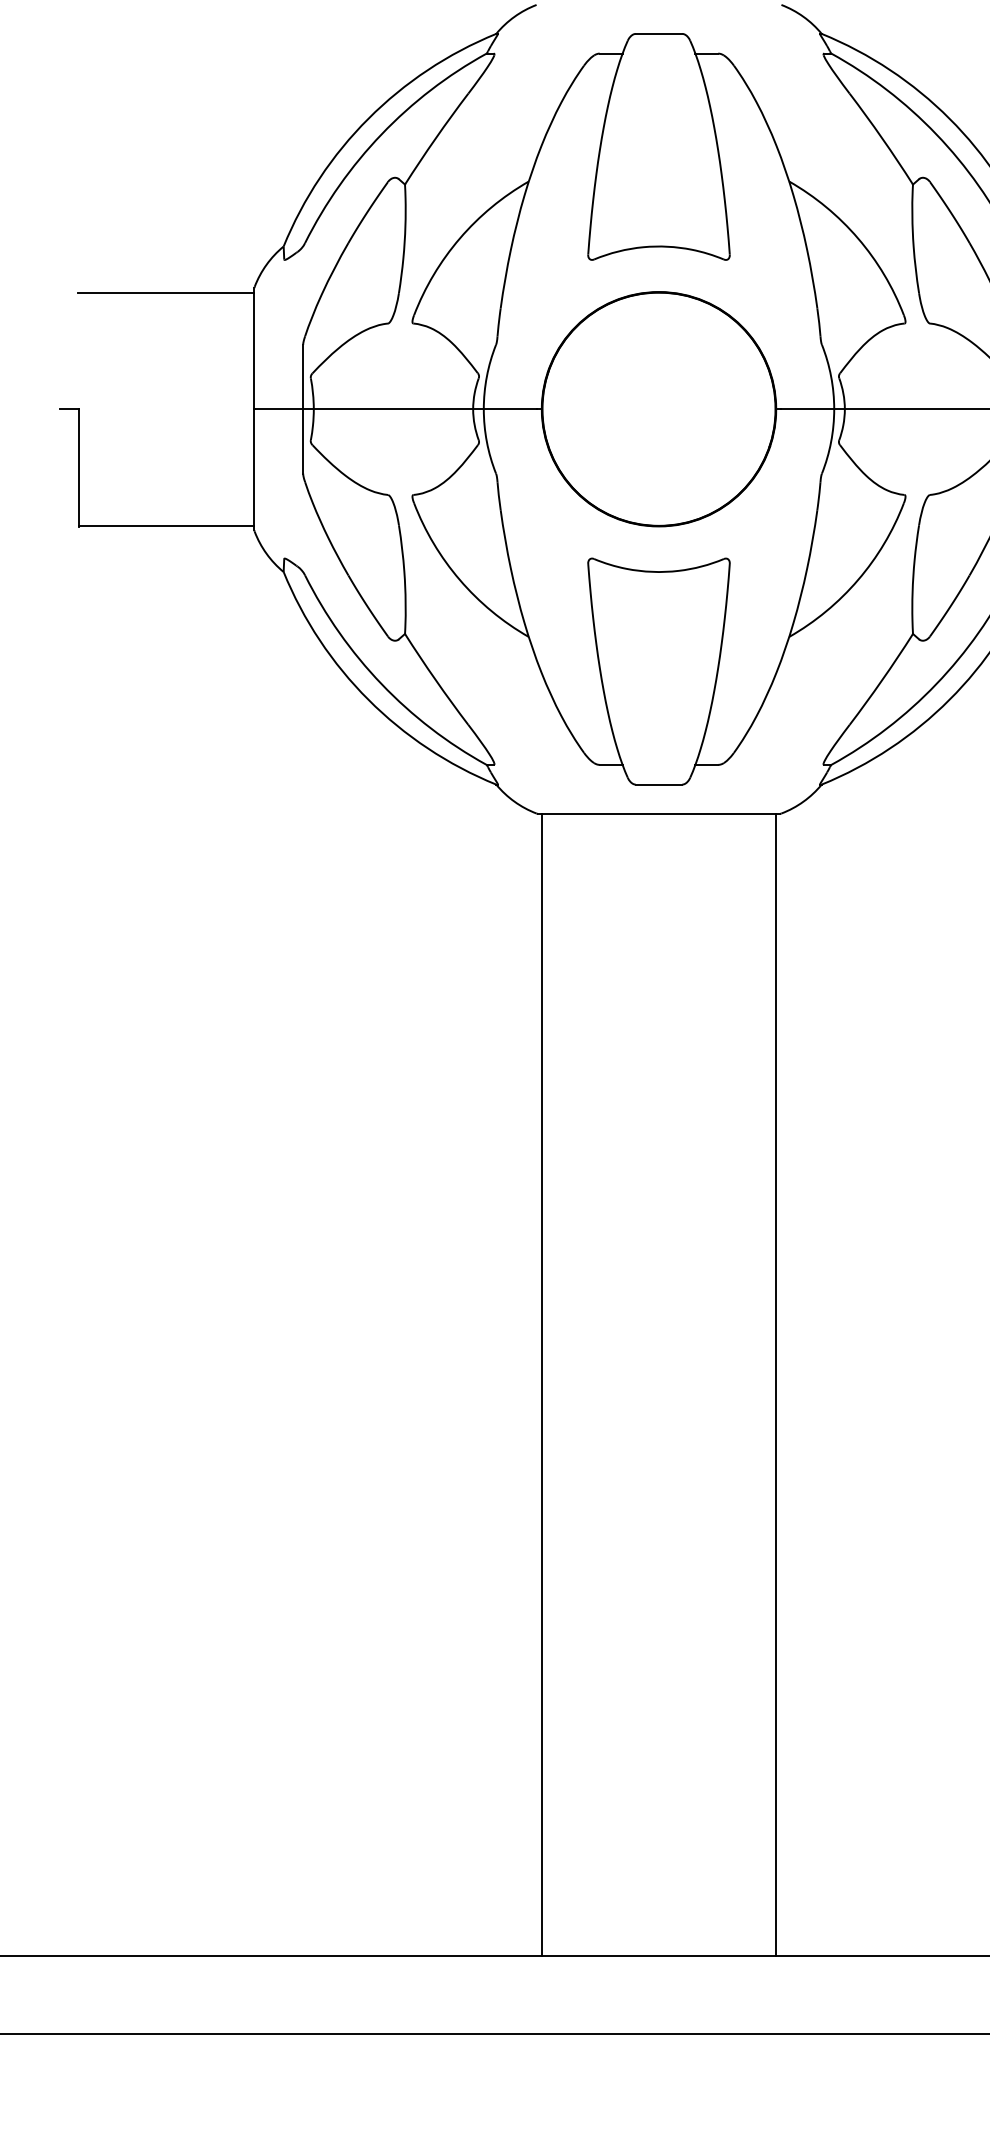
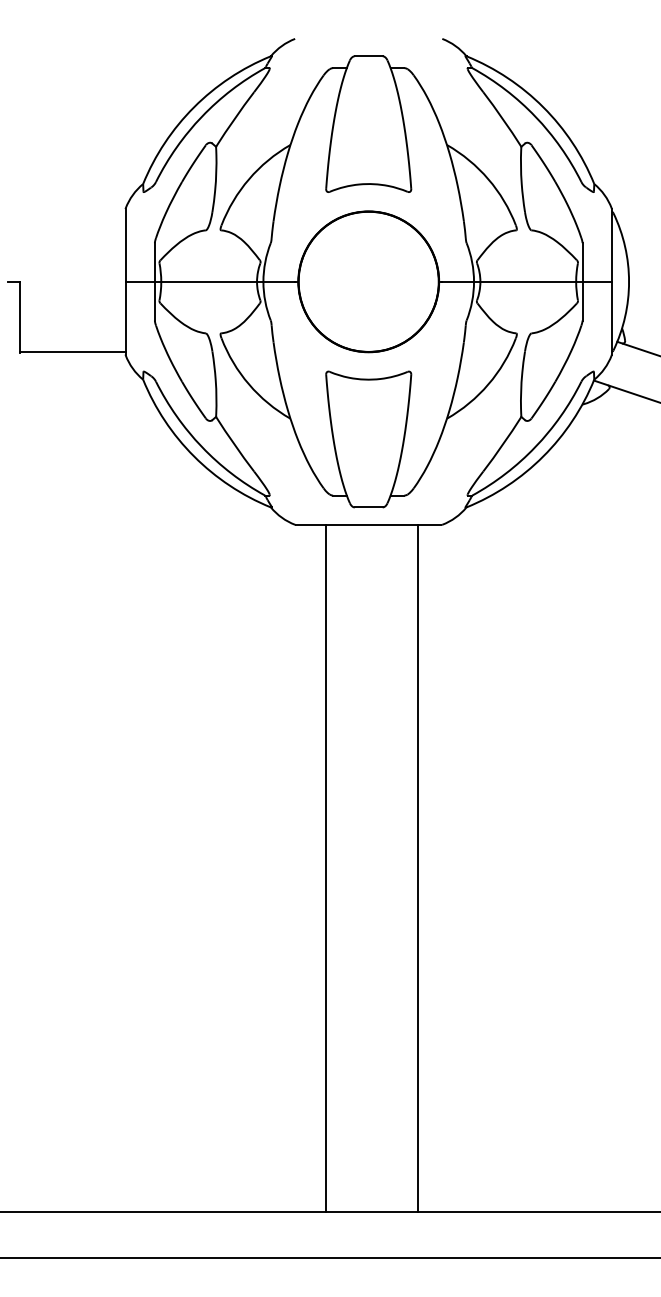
line: (166, 292) -> (72, 211), removed
line: (542, 1383) -> (325, 867), moved
line: (775, 1383) -> (417, 867), moved

